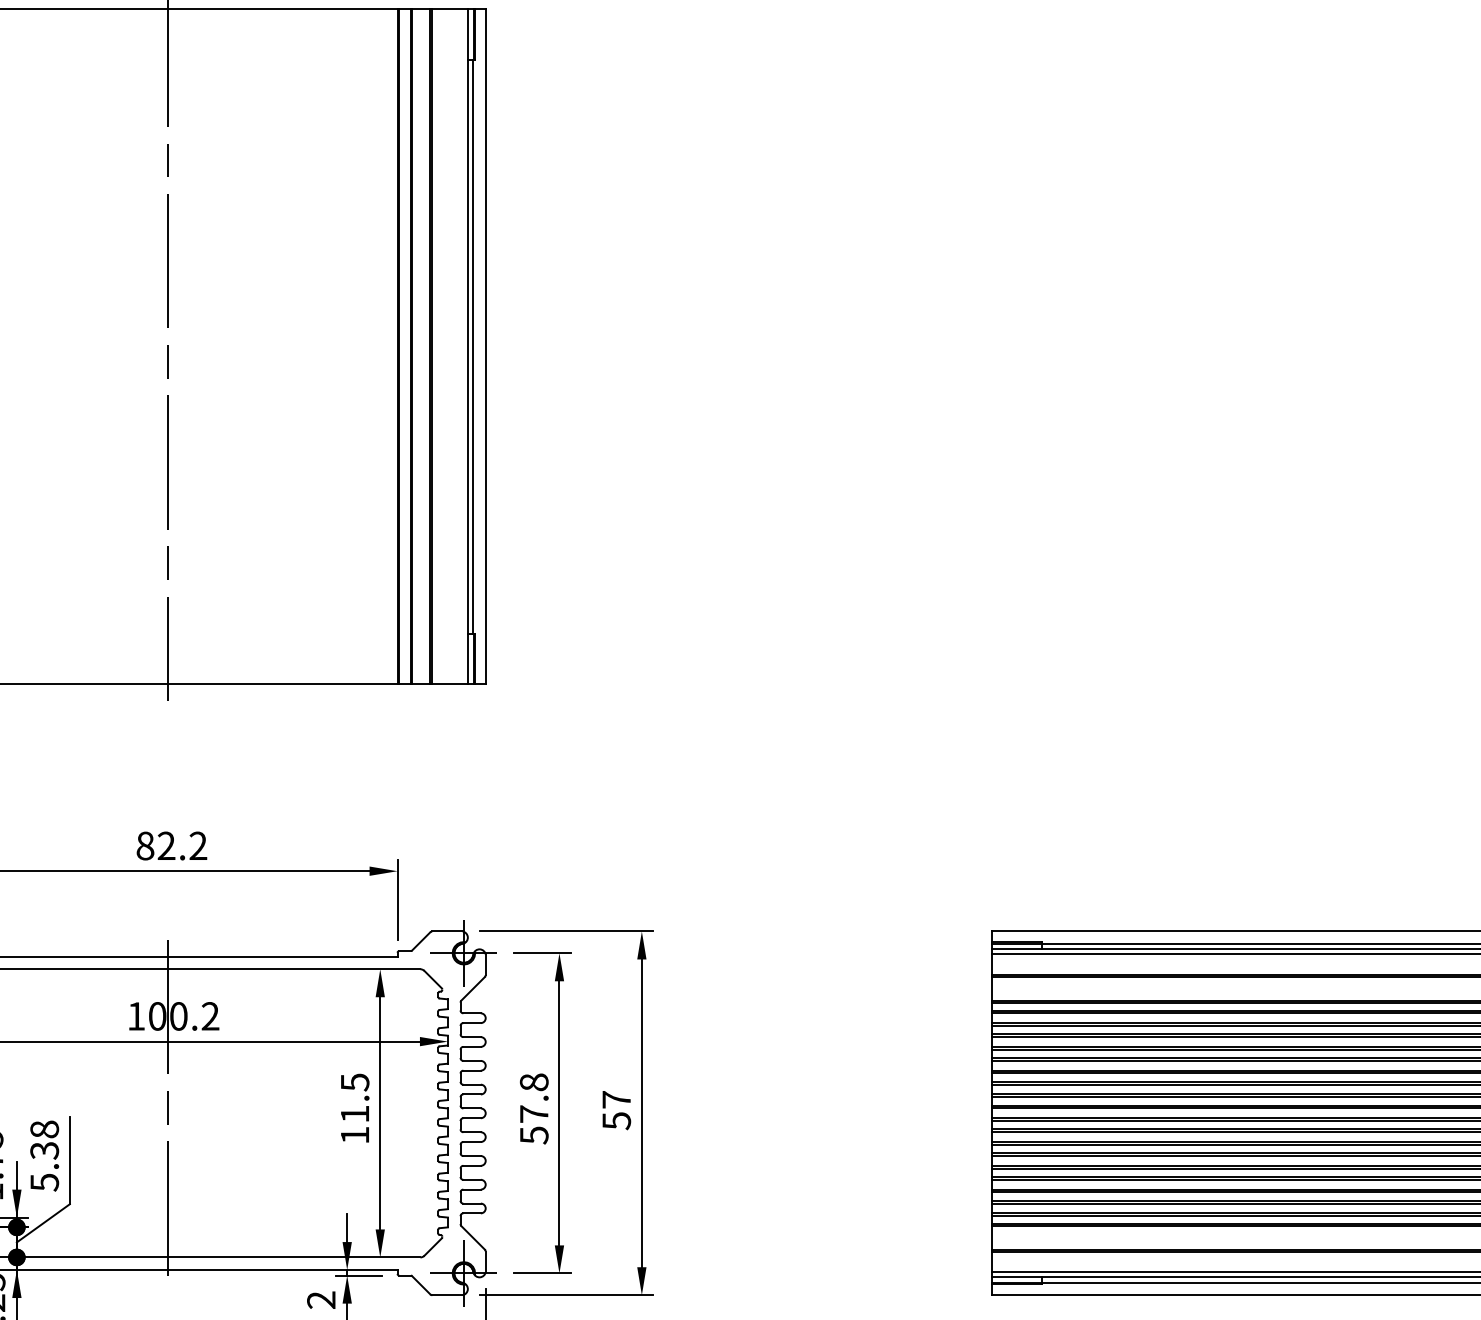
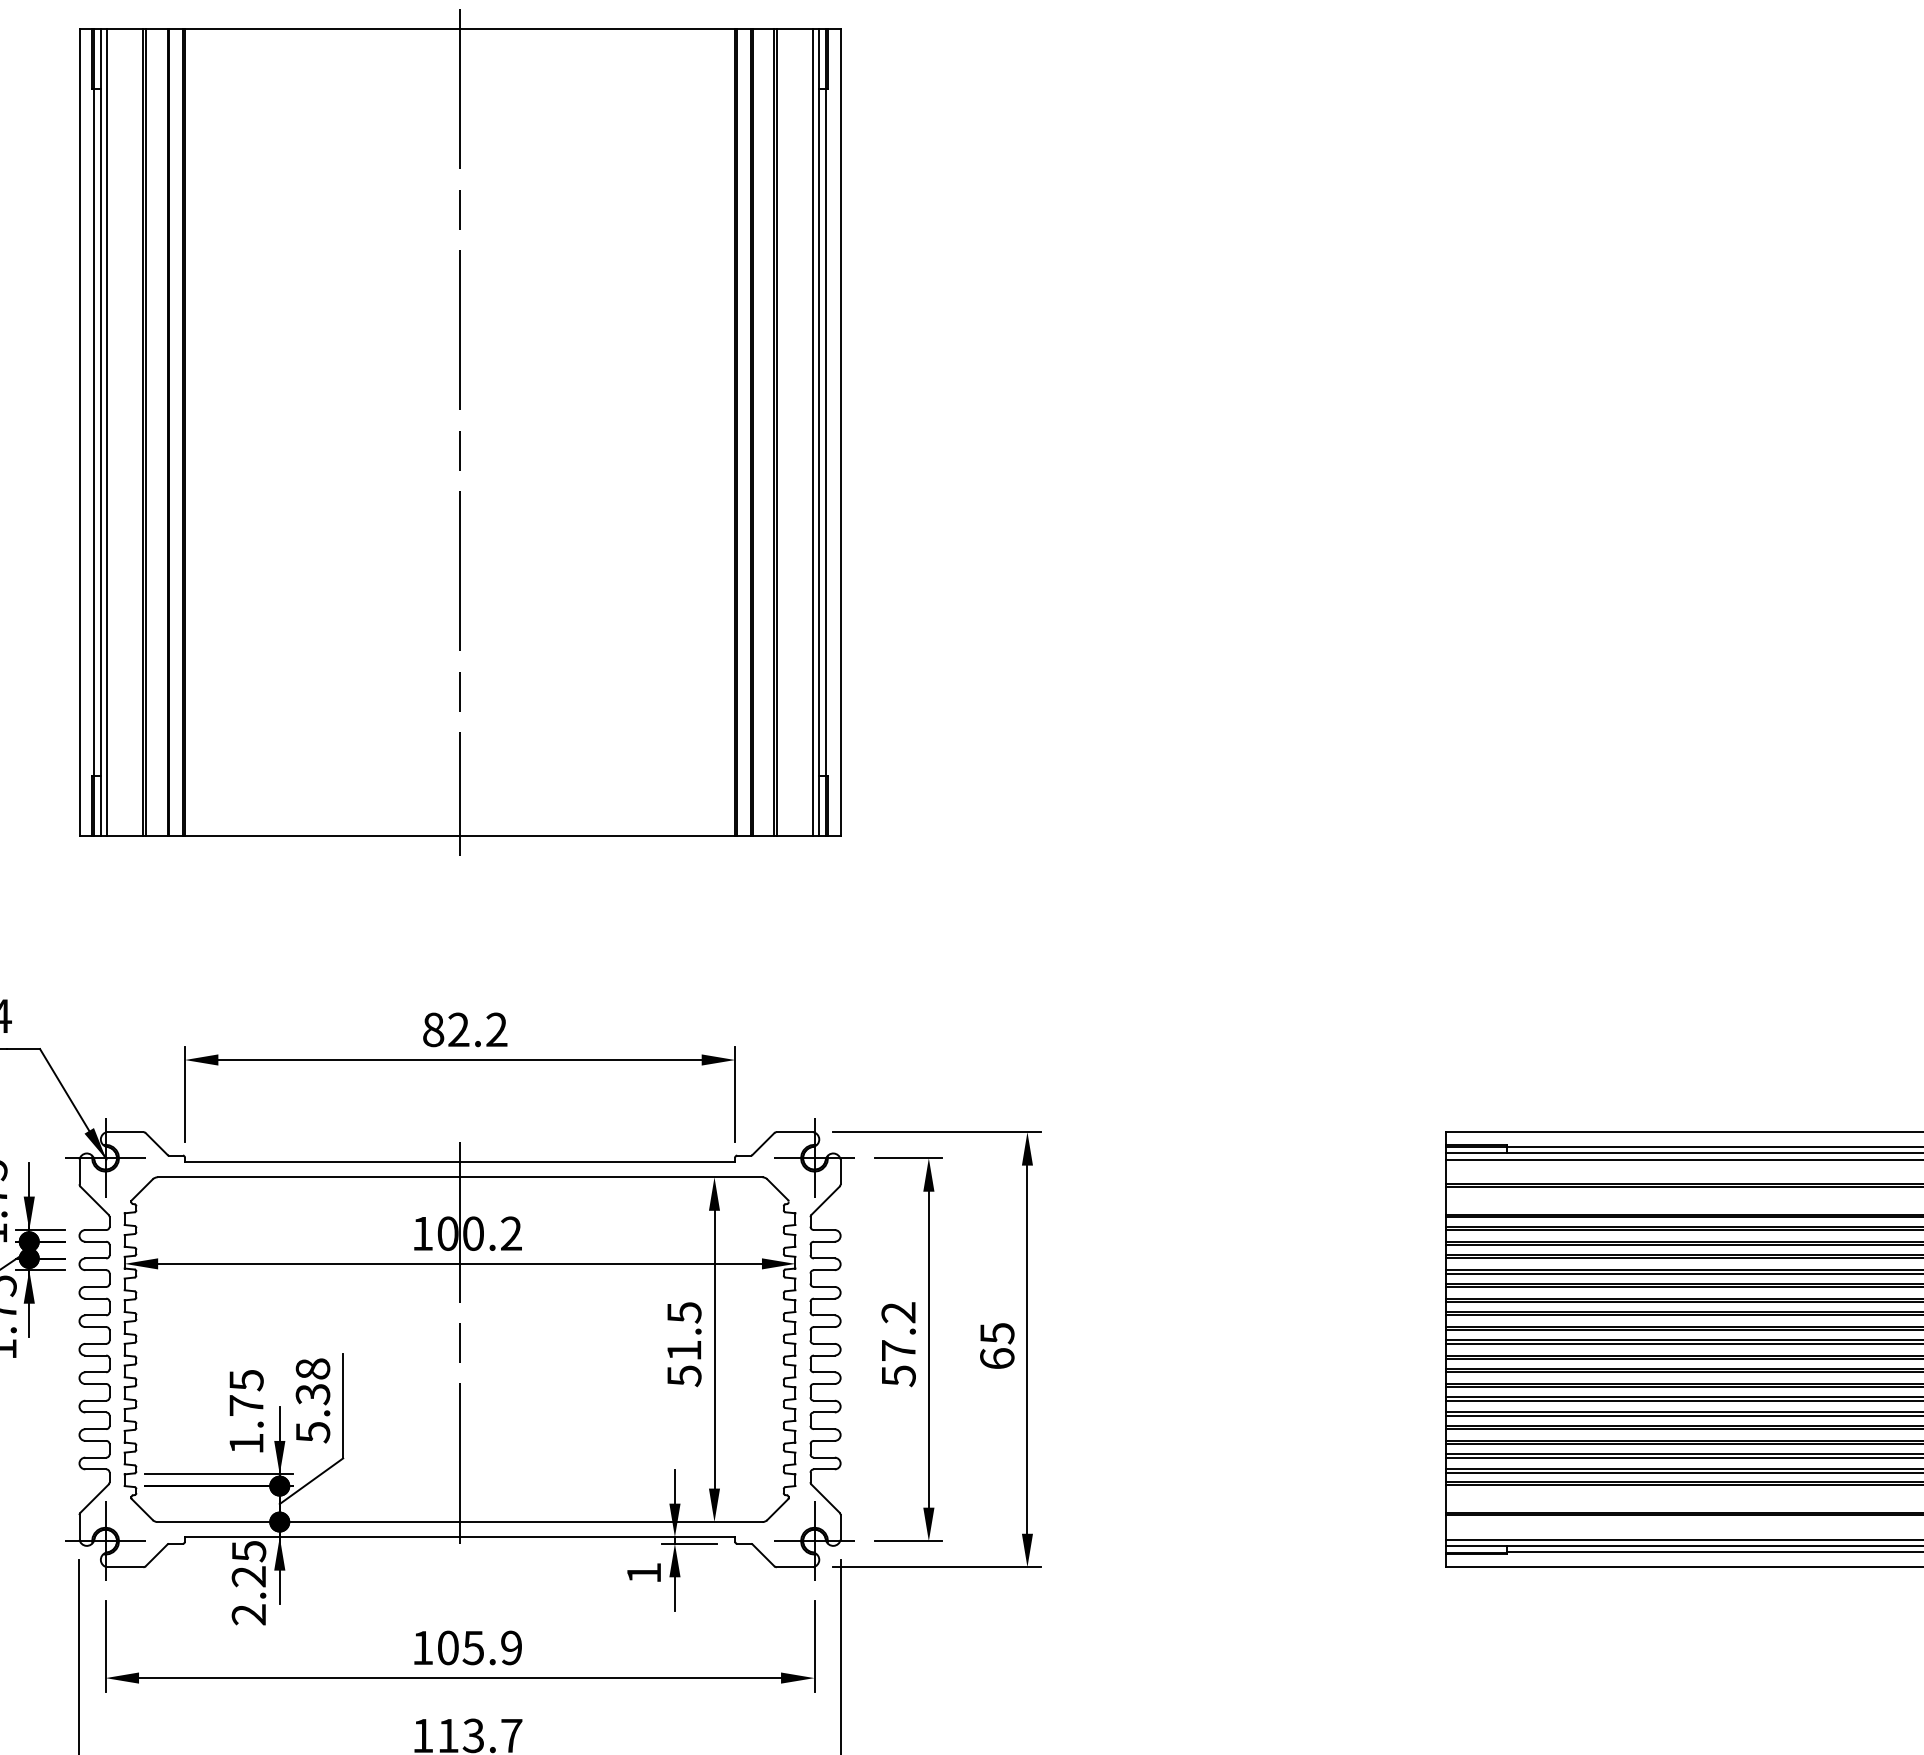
line: (463, 346) -> (813, 432), added
text: (534, 1082) -> (898, 1312), 57.8 -> 57.2
text: (616, 1110) -> (997, 1346), 57 -> 65
text: (355, 1135) -> (684, 1376), 11.5 -> 51.5
text: (320, 1299) -> (643, 1572), 2 -> 1

